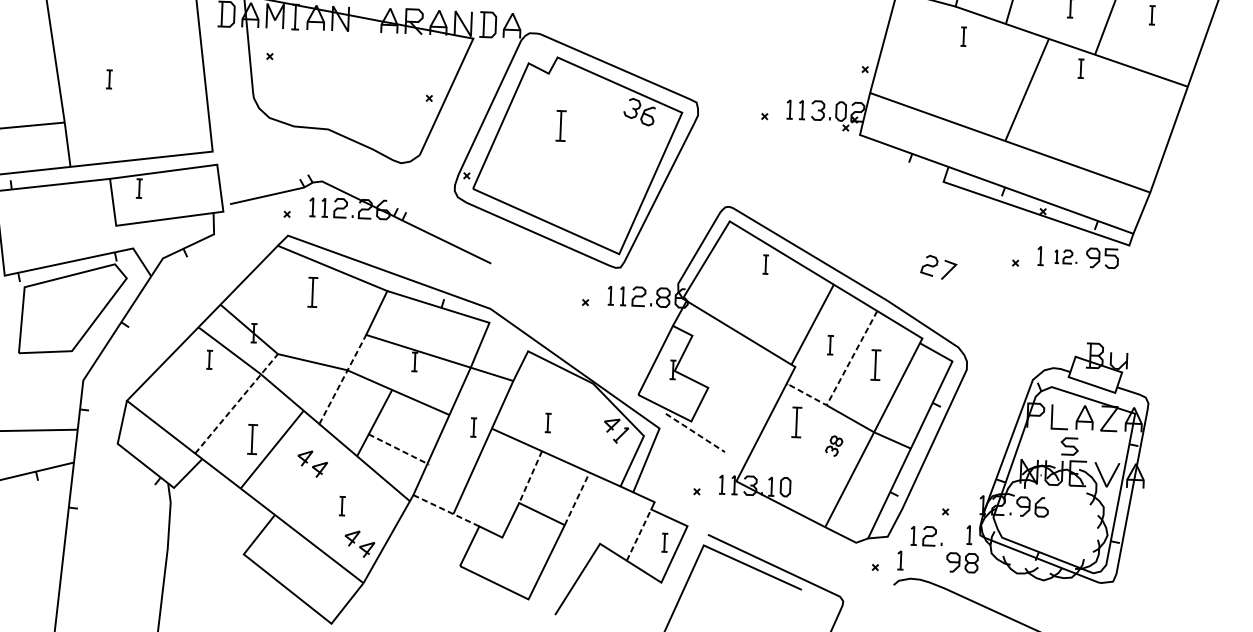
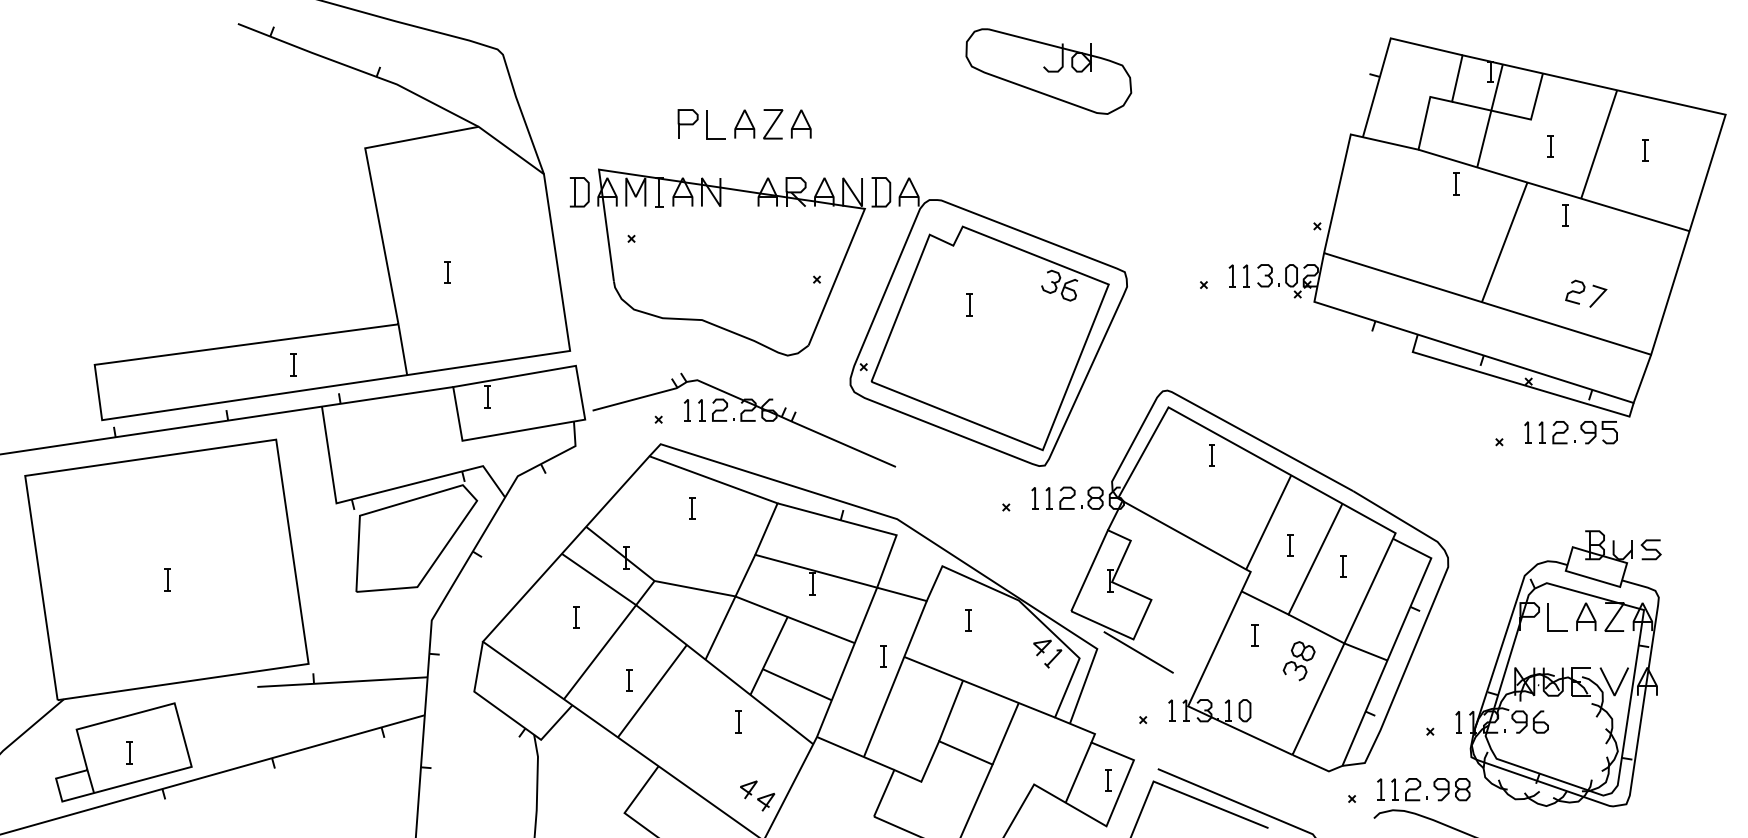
part: (963, 36) -> (1456, 183), moved
part: (560, 125) -> (969, 304), size x0.62
part: (1065, 256) -> (1556, 432), size x1.43
part: (939, 267) -> (1586, 293), moved
part: (313, 292) -> (692, 508), size x0.62
part: (209, 359) -> (576, 617), moved
part: (876, 365) -> (1343, 566), size x0.62
line: (342, 378) -> (730, 606), dashed -> solid
line: (840, 379) -> (1303, 584), dashed -> solid
line: (237, 403) -> (610, 639), dashed -> solid
part: (547, 422) -> (968, 620), moved
part: (796, 422) -> (1254, 635), size x0.62
line: (695, 432) -> (1138, 652), dashed -> solid
part: (252, 439) -> (629, 680), size x0.62
part: (833, 446) -> (1298, 661), size x1.67
curve: (1069, 446) -> (1650, 549), moved
line: (398, 448) -> (797, 684), dashed -> solid
part: (312, 463) -> (699, 705), removed
line: (530, 476) -> (951, 710), dashed -> solid
line: (577, 497) -> (1006, 732), dashed -> solid
part: (342, 505) -> (738, 721), moved
line: (447, 510) -> (856, 753), dashed -> solid
line: (638, 534) -> (1078, 772), dashed -> solid
part: (969, 535) -> (1458, 722), moved
part: (926, 536) -> (1409, 789), moved

